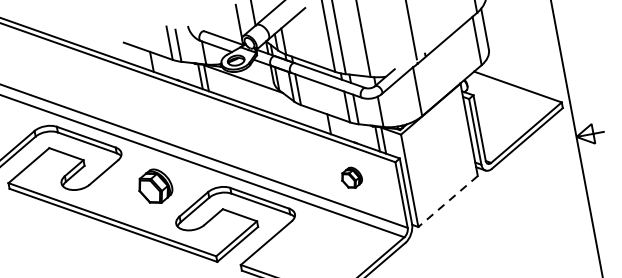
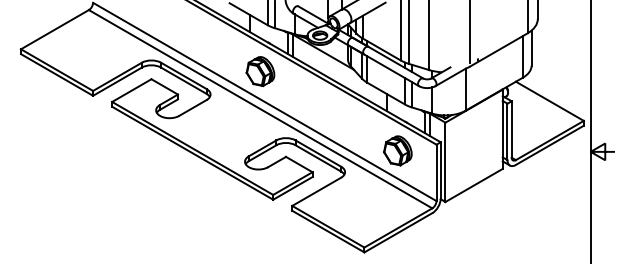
part: (351, 177) -> (397, 150), size x1.67
part: (155, 186) -> (260, 71), moved
line: (447, 201) -> (473, 185), dashed -> solid

